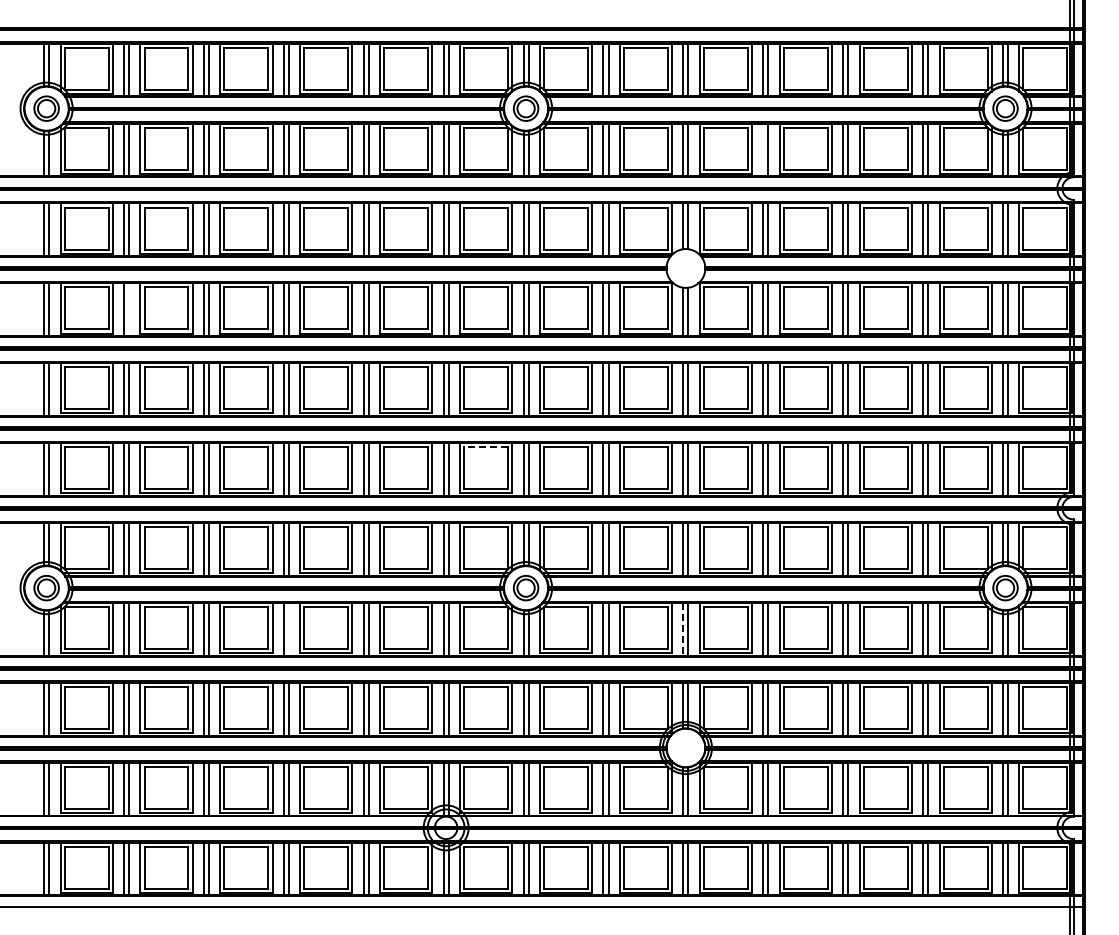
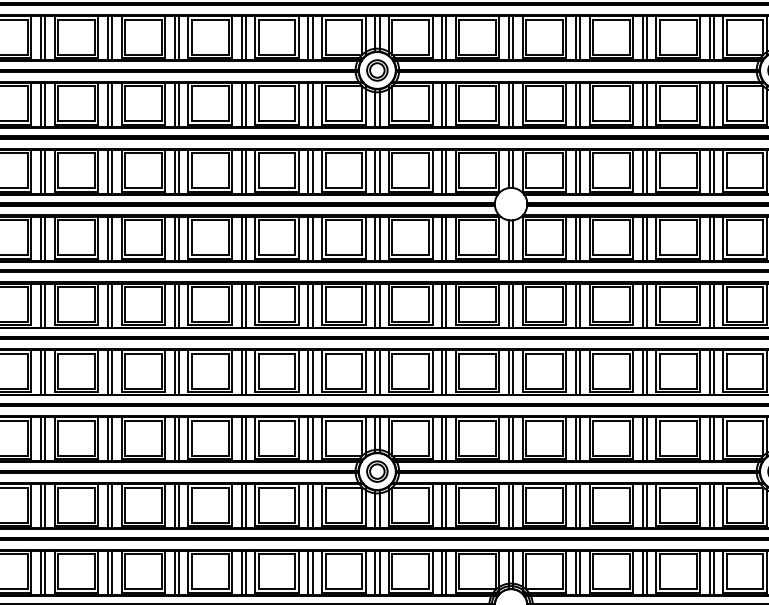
line: (763, 149) -> (576, 104), added
line: (129, 309) -> (45, 238), added
line: (486, 447) -> (344, 353), dashed -> solid
line: (288, 629) -> (178, 506), added
line: (683, 629) -> (509, 506), dashed -> solid

